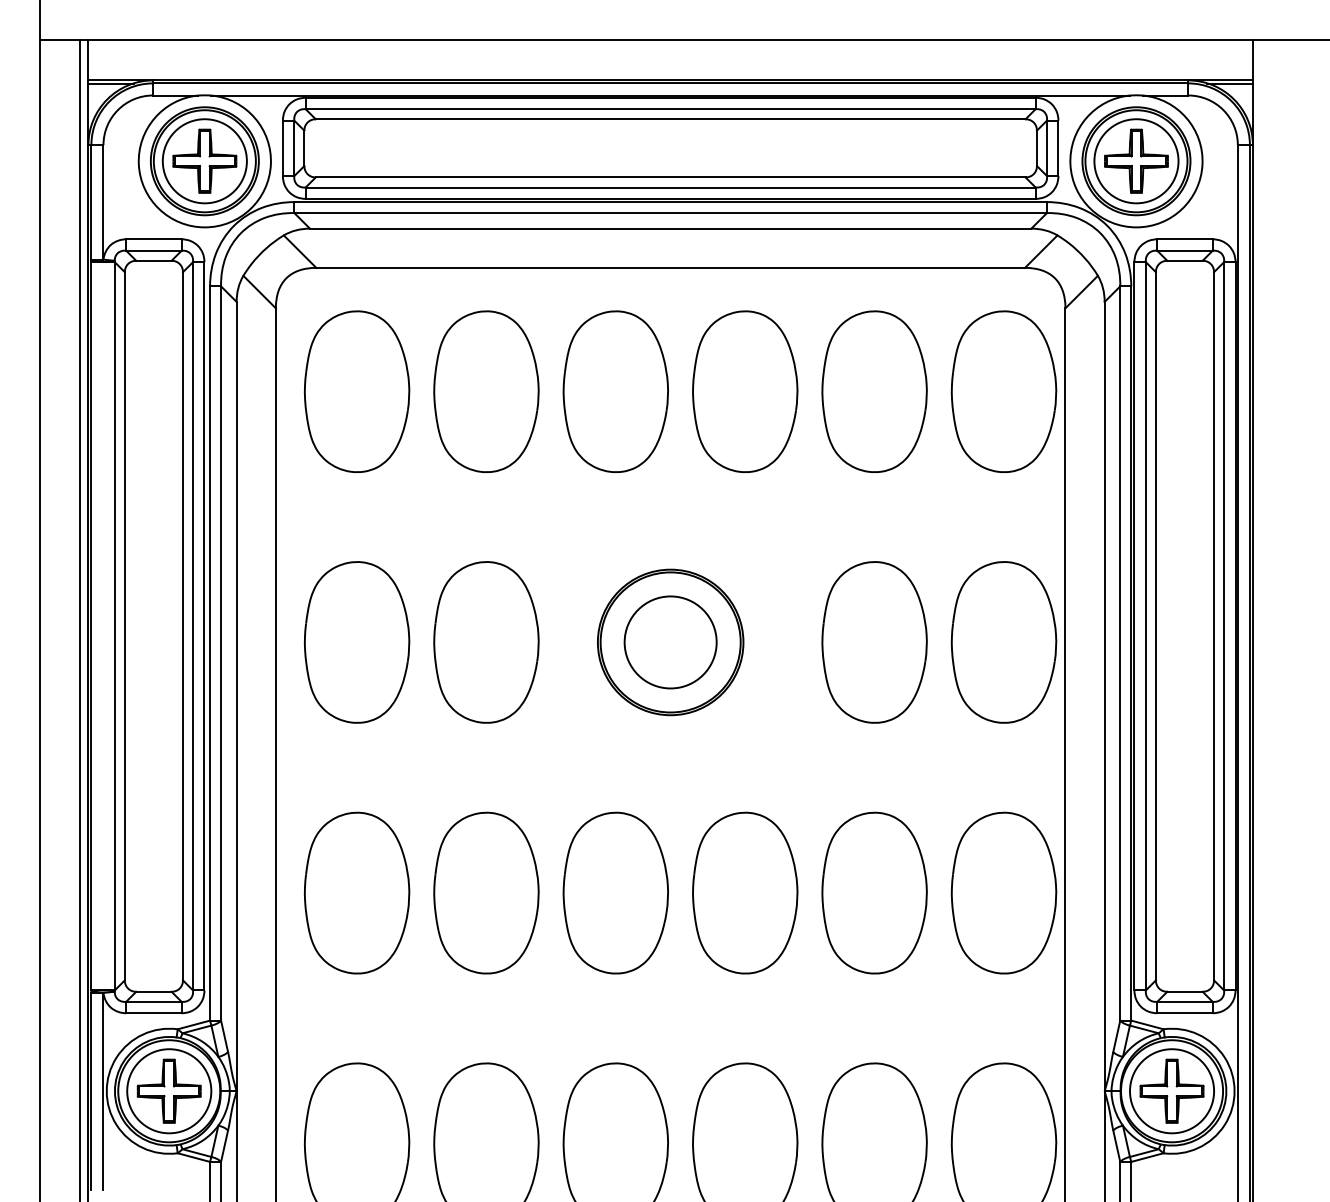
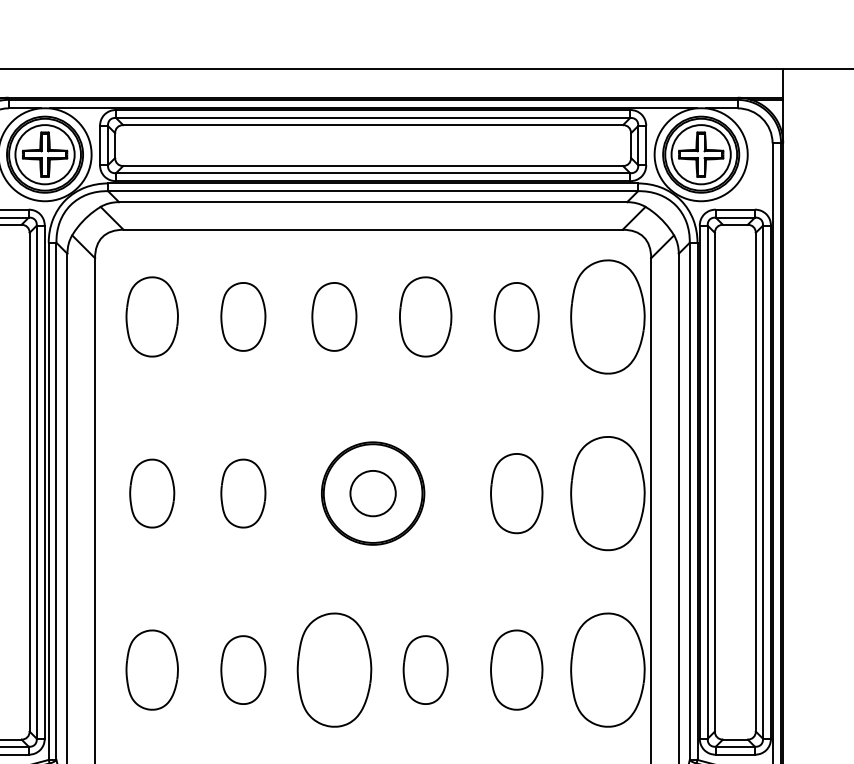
part: (356, 391) -> (151, 316), size x0.7
part: (486, 391) -> (243, 316), size x0.6
part: (615, 391) -> (334, 316), size x0.6
part: (745, 391) -> (425, 316), size x0.7
part: (874, 391) -> (516, 316), size x0.6
part: (356, 642) -> (151, 493), size x0.6
part: (486, 642) -> (243, 493), size x0.6
circle: (670, 642) -> (373, 493), size x0.7
part: (874, 642) -> (516, 493), size x0.7
part: (356, 892) -> (151, 669), size x0.7
part: (486, 892) -> (243, 669), size x0.6
part: (745, 892) -> (425, 669), size x0.6
part: (874, 892) -> (516, 669), size x0.7

